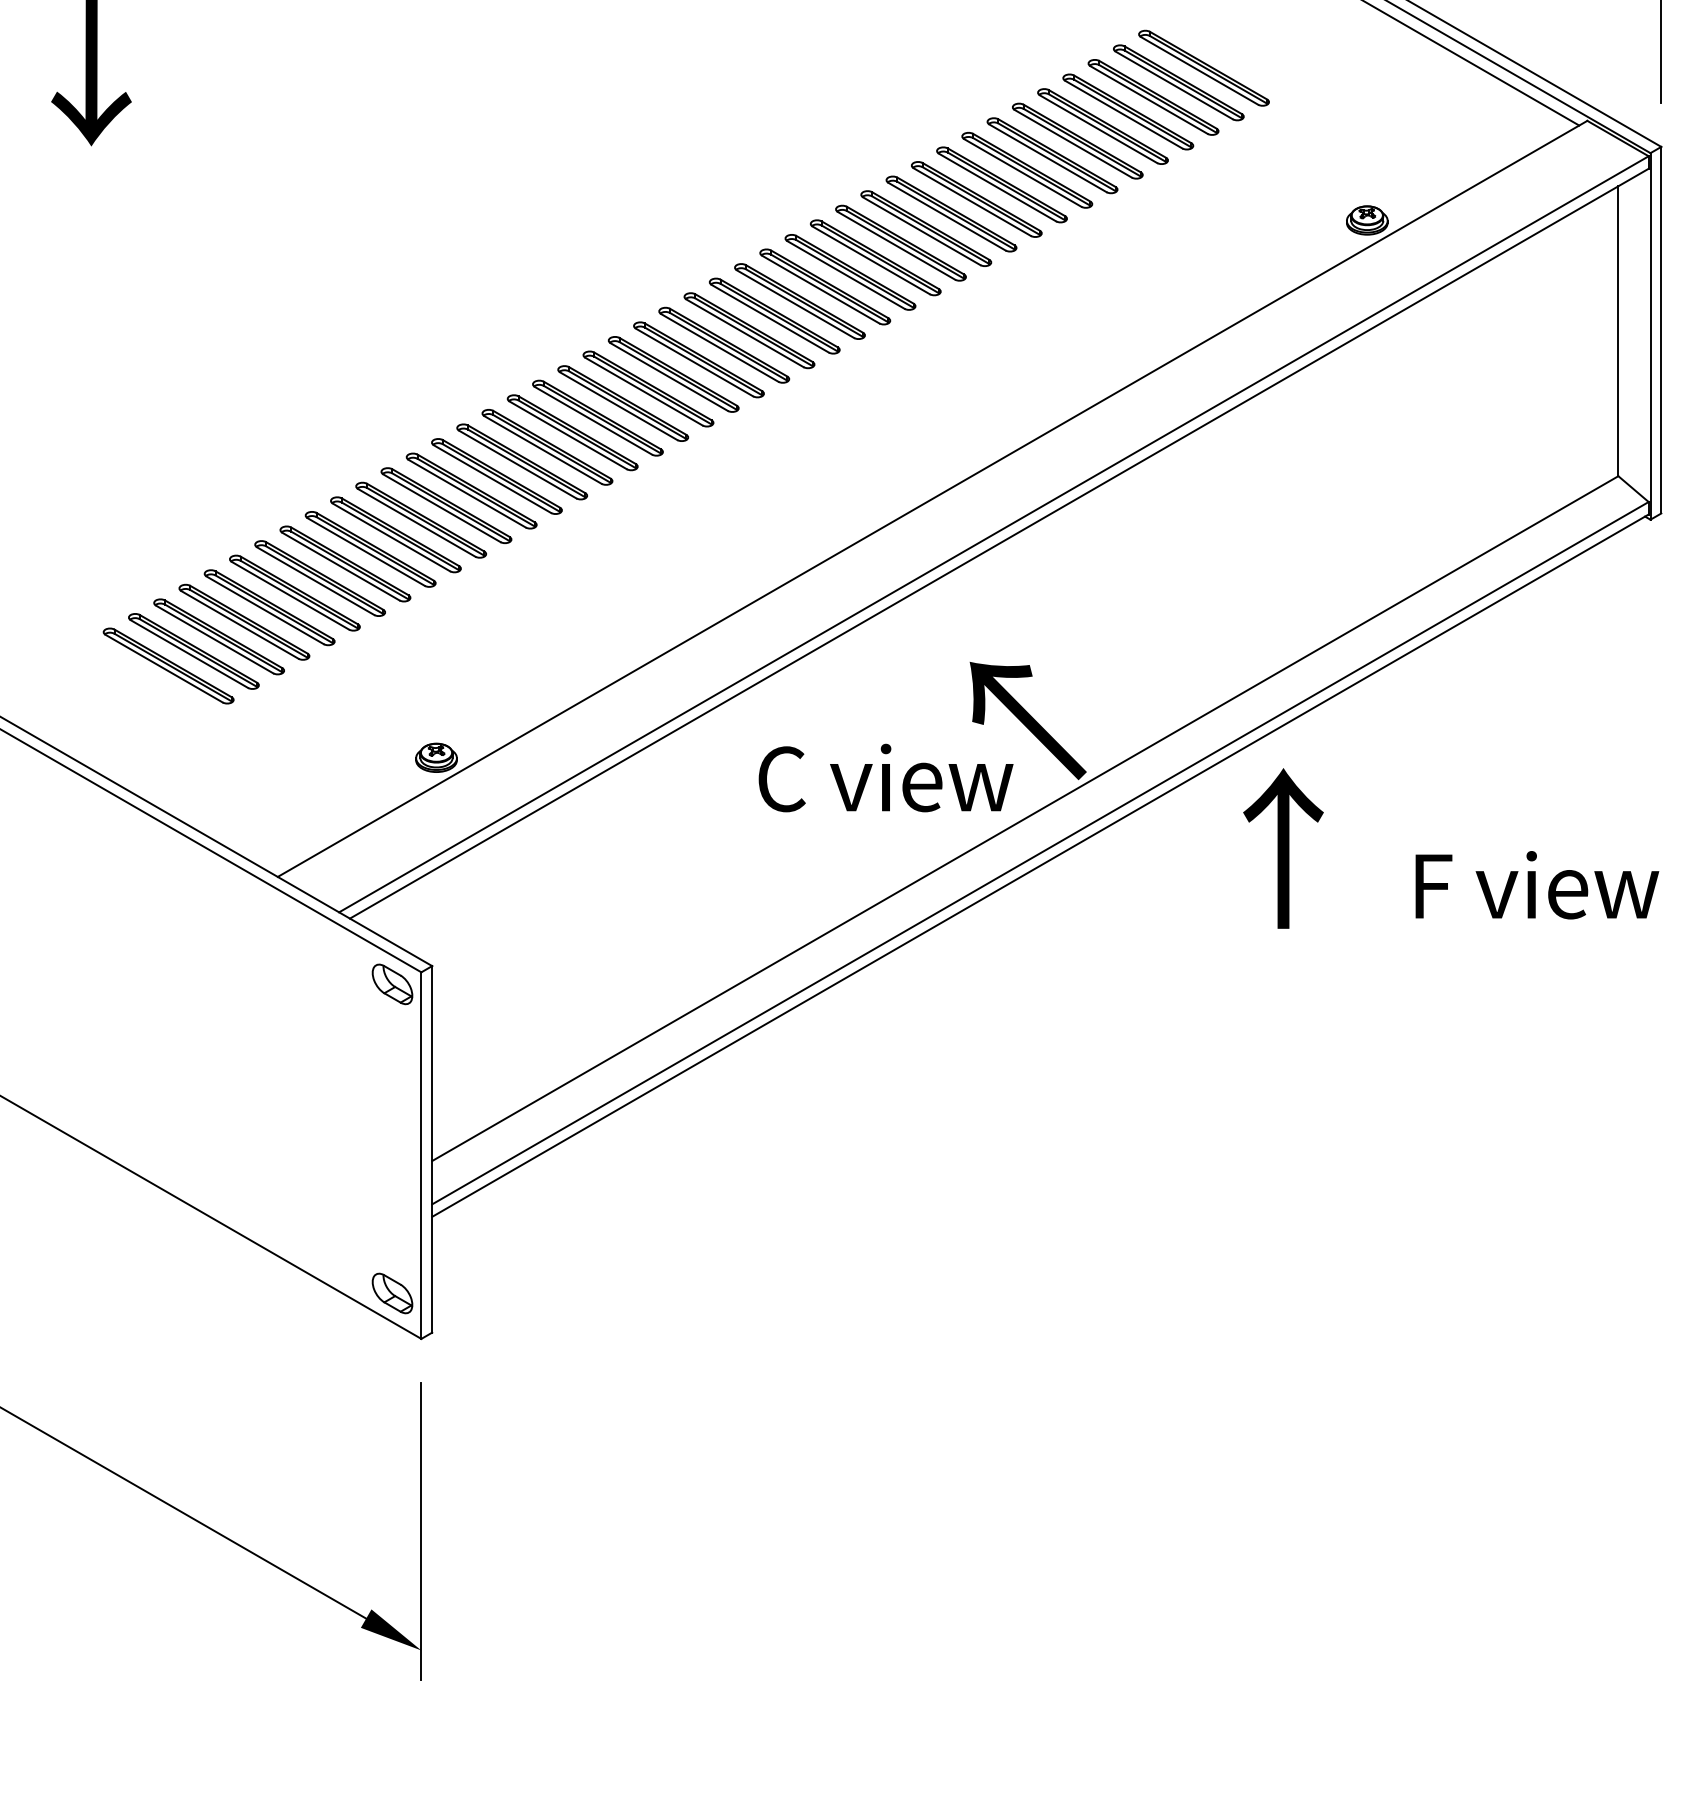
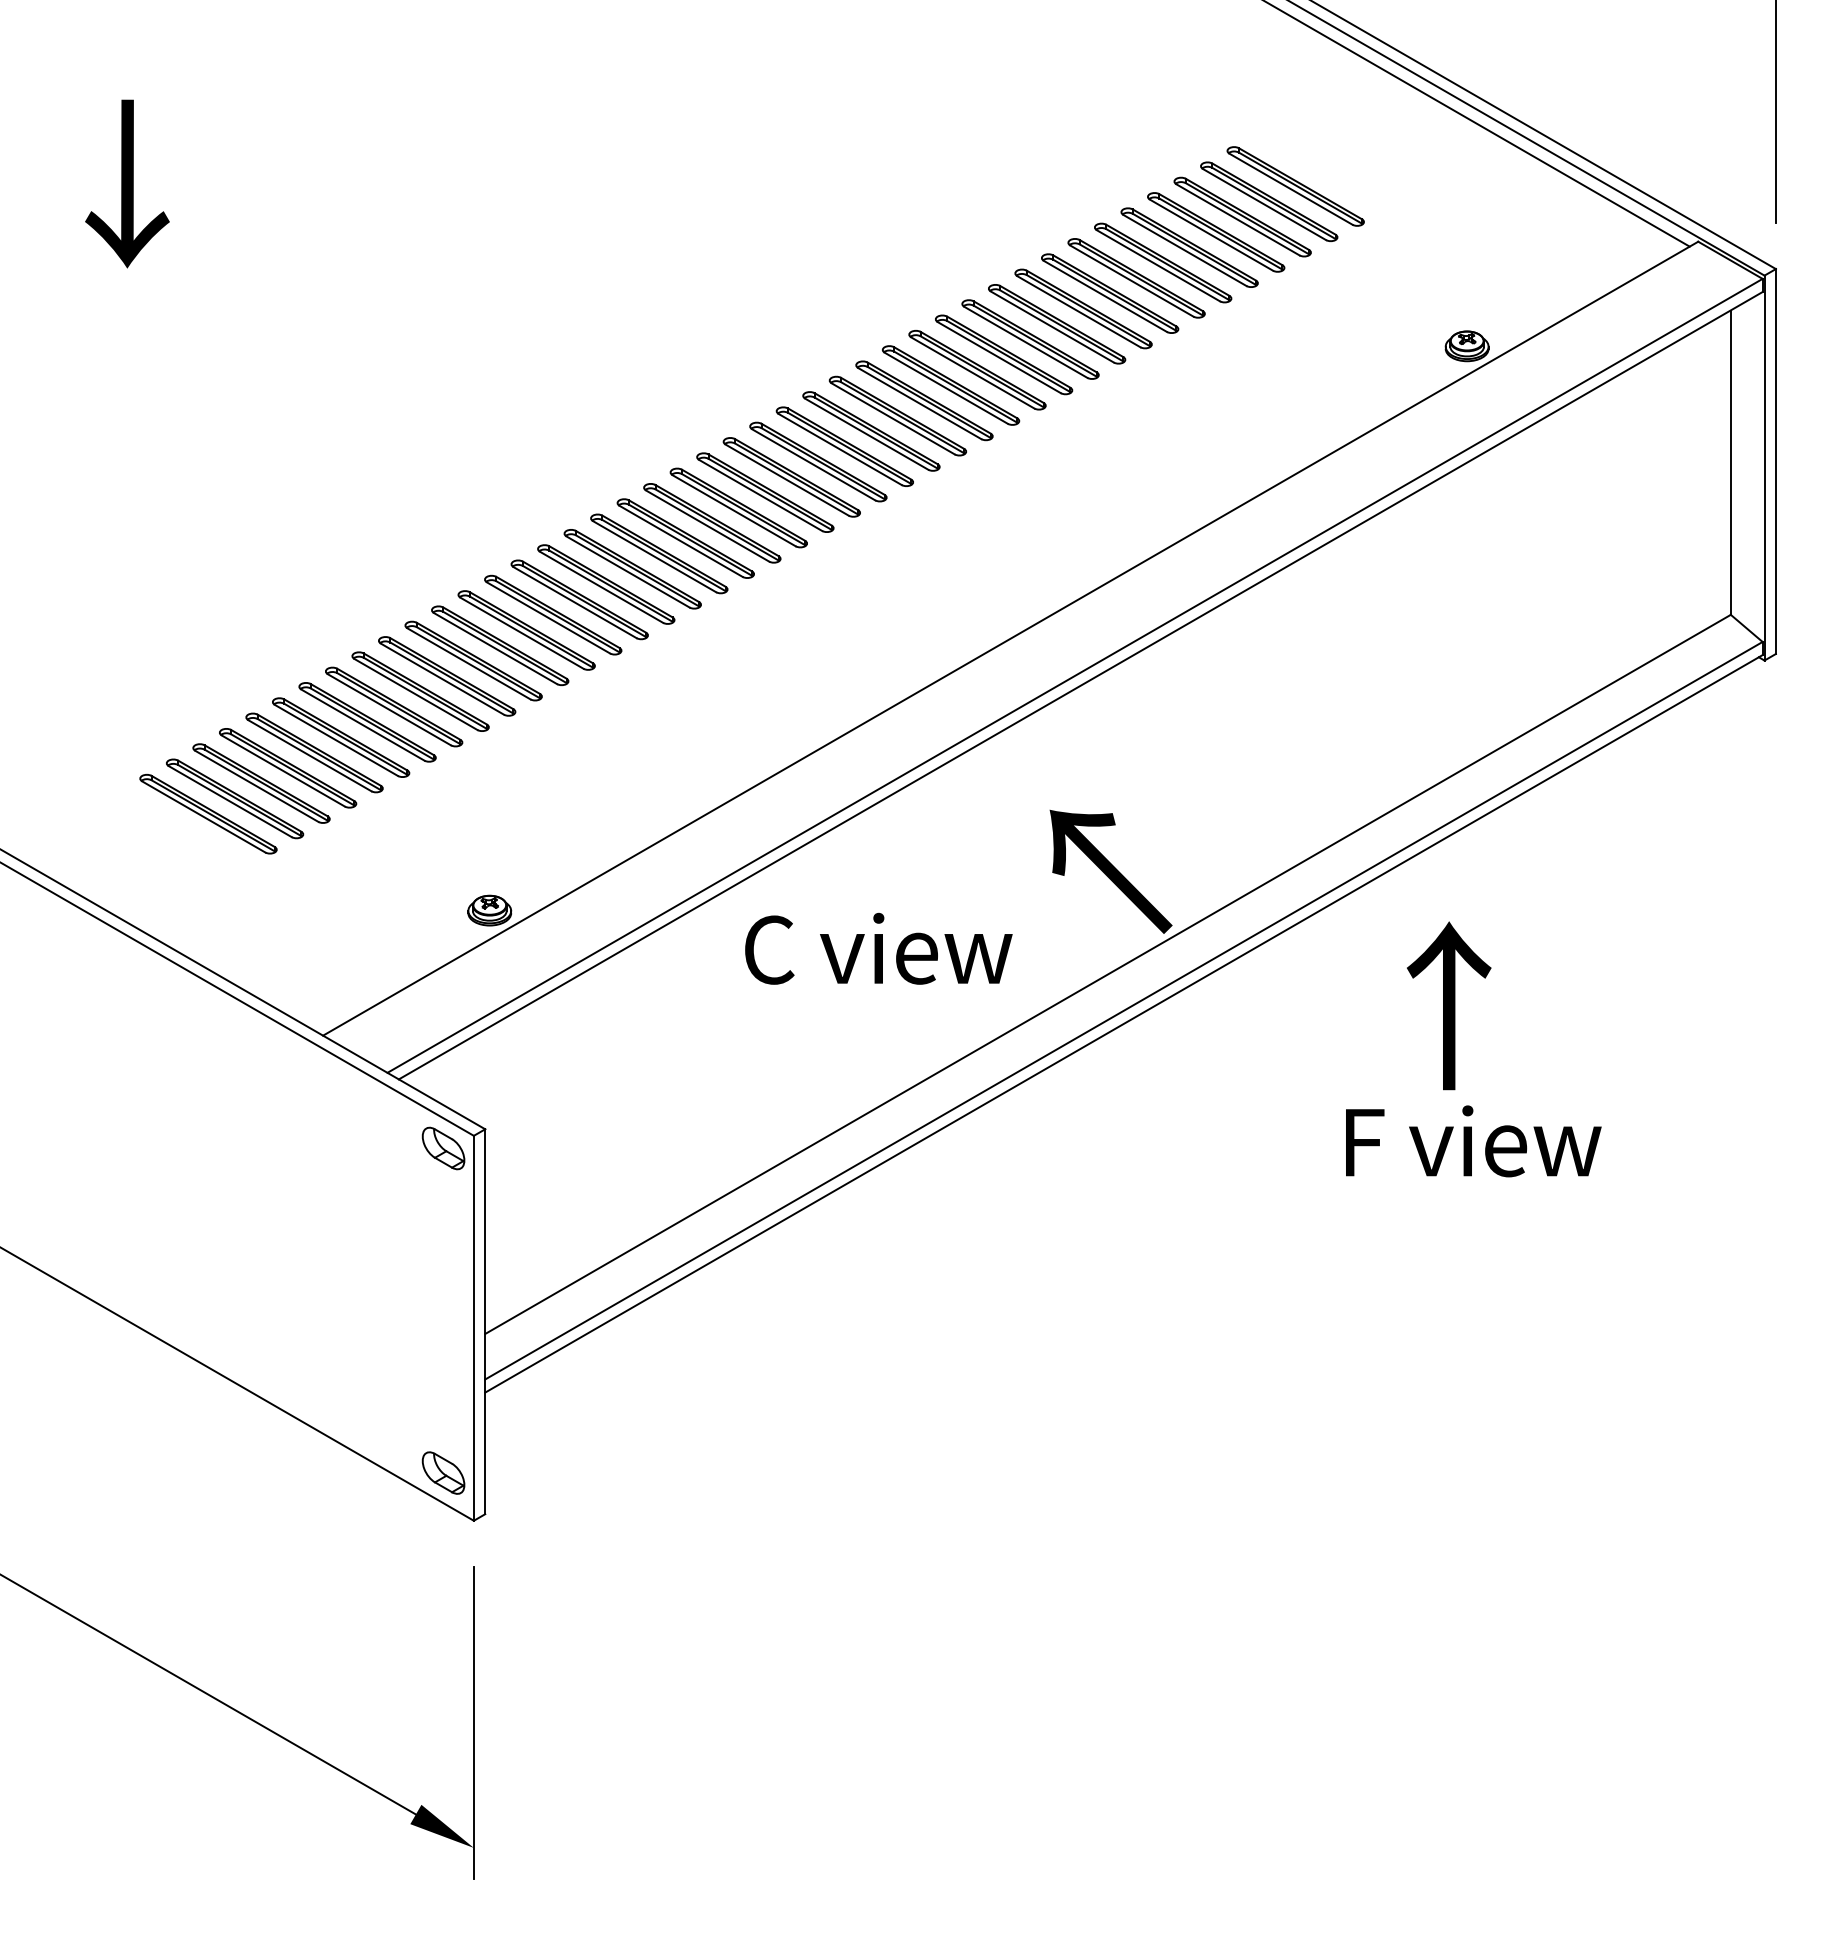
text: (885, 777) -> (878, 948), moved
text: (1283, 848) -> (1449, 1005), moved
text: (1537, 885) -> (1473, 1141), moved

